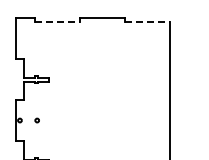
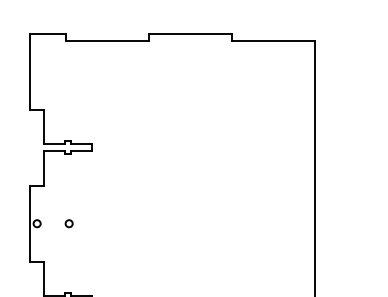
line: (58, 22) -> (108, 41), dashed -> solid
line: (147, 22) -> (273, 41), dashed -> solid

